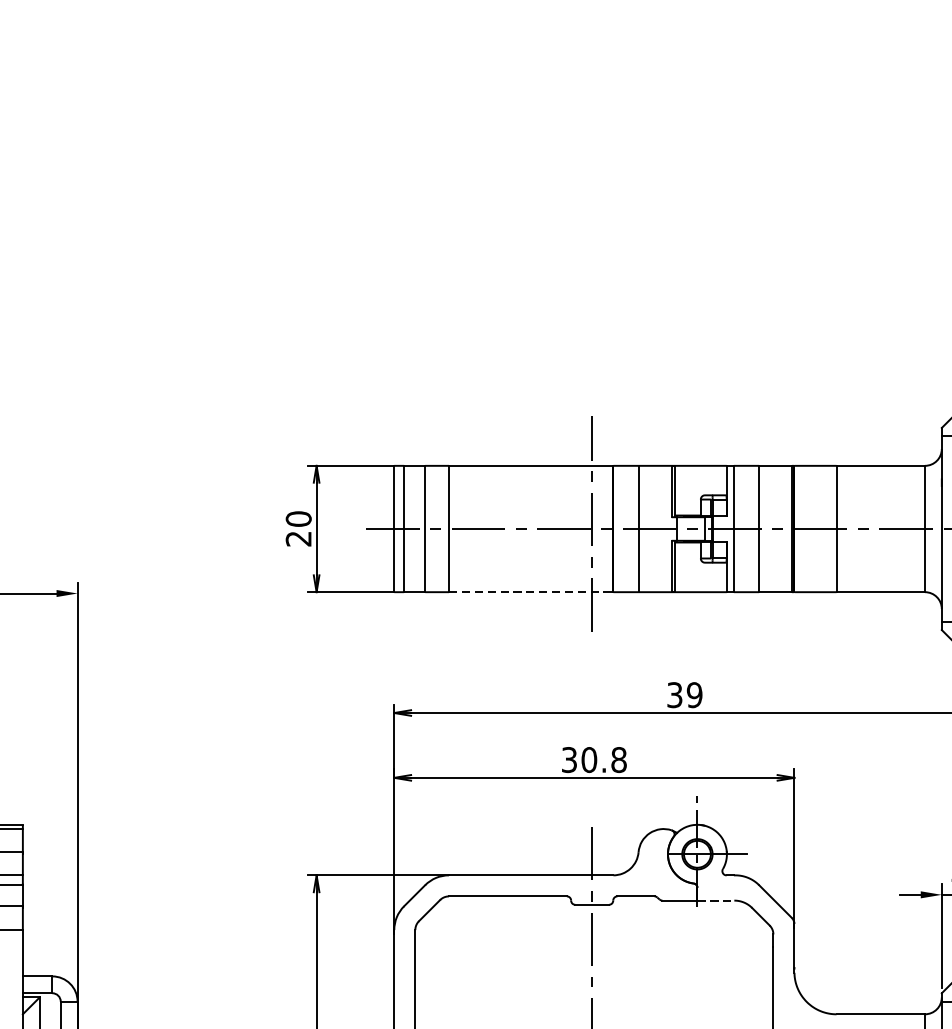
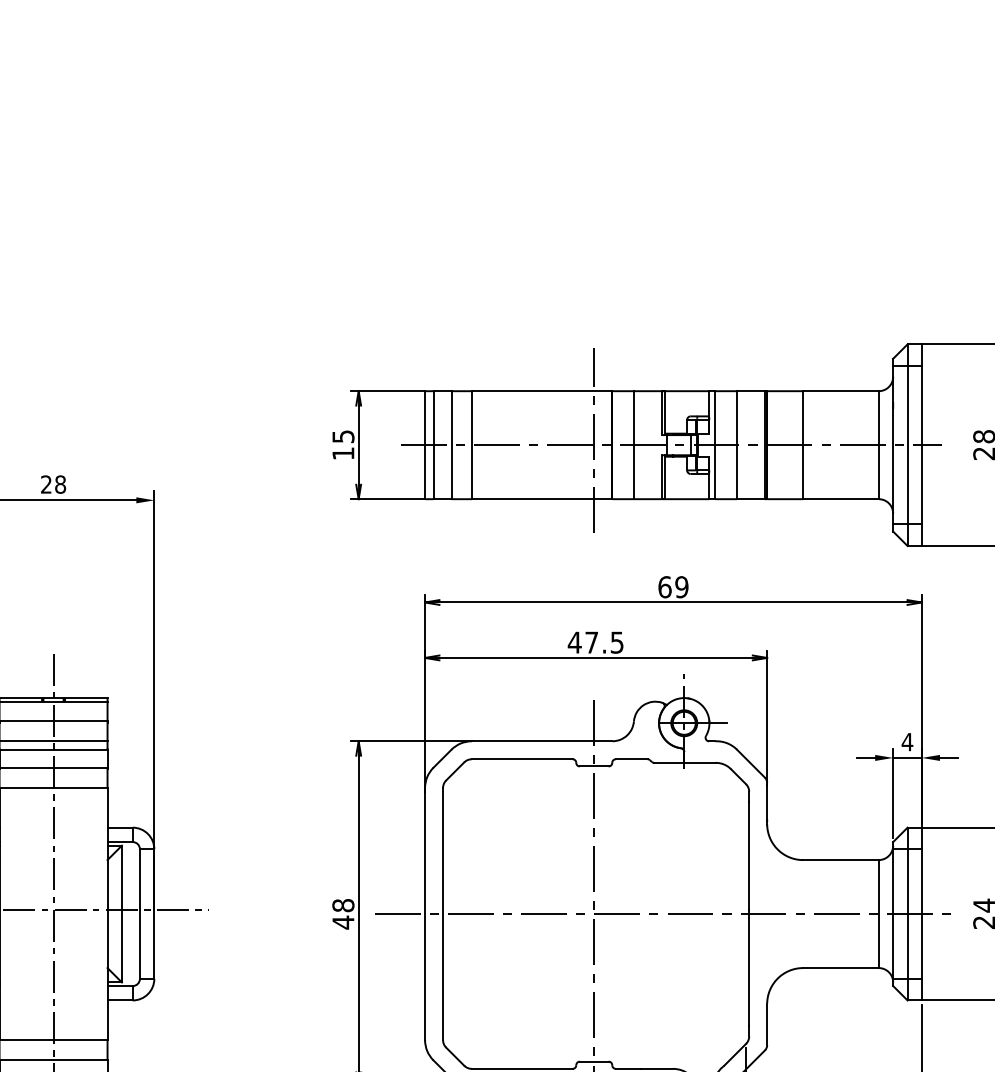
text: (298, 529) -> (343, 445), 20 -> 15
line: (531, 592) -> (542, 499), dashed -> solid
text: (674, 695) -> (664, 587), 39 -> 69
text: (593, 759) -> (595, 642), 30.8 -> 47.5
line: (716, 900) -> (700, 762), dashed -> solid

